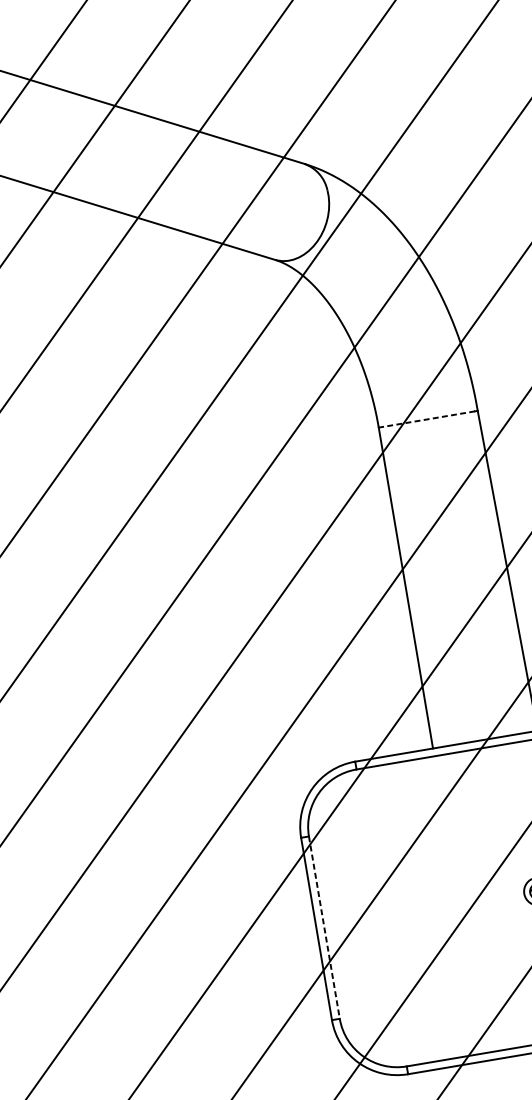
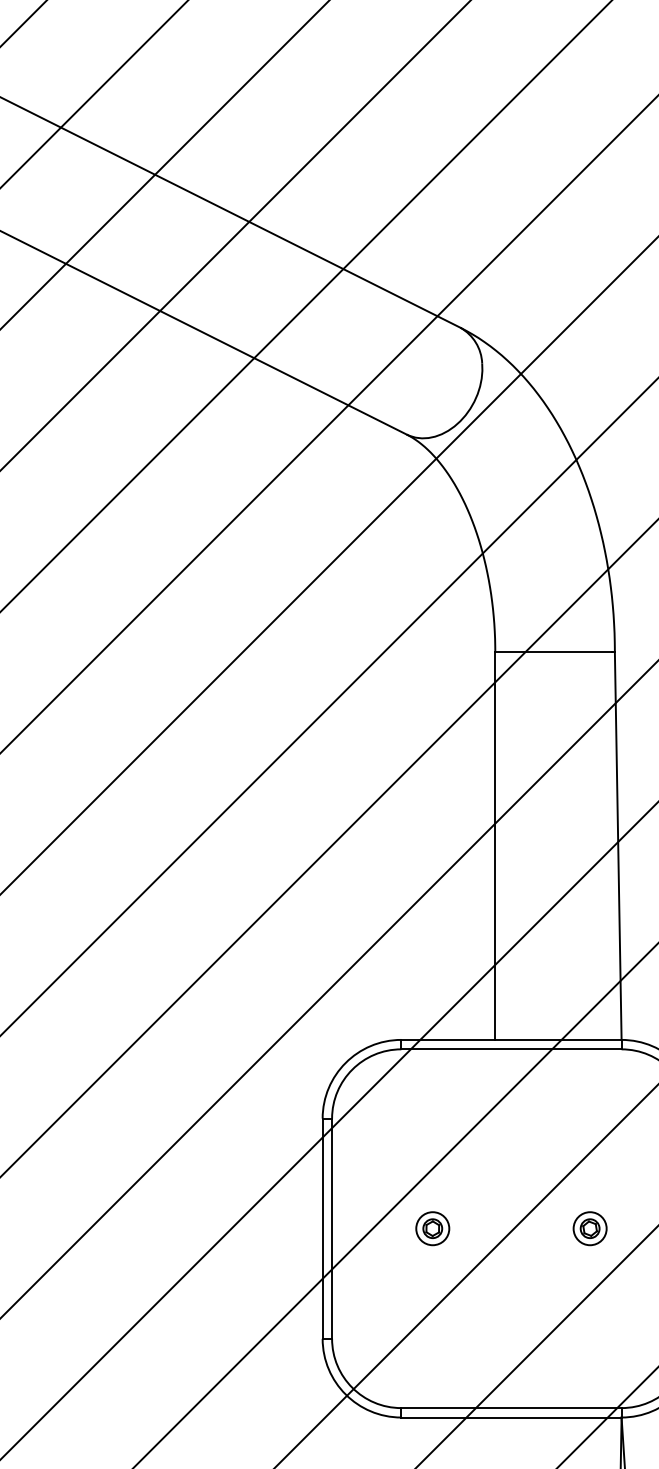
line: (426, 419) -> (552, 652), dashed -> solid
part: (407, 913) -> (432, 1228), added
line: (324, 928) -> (332, 1229), dashed -> solid

